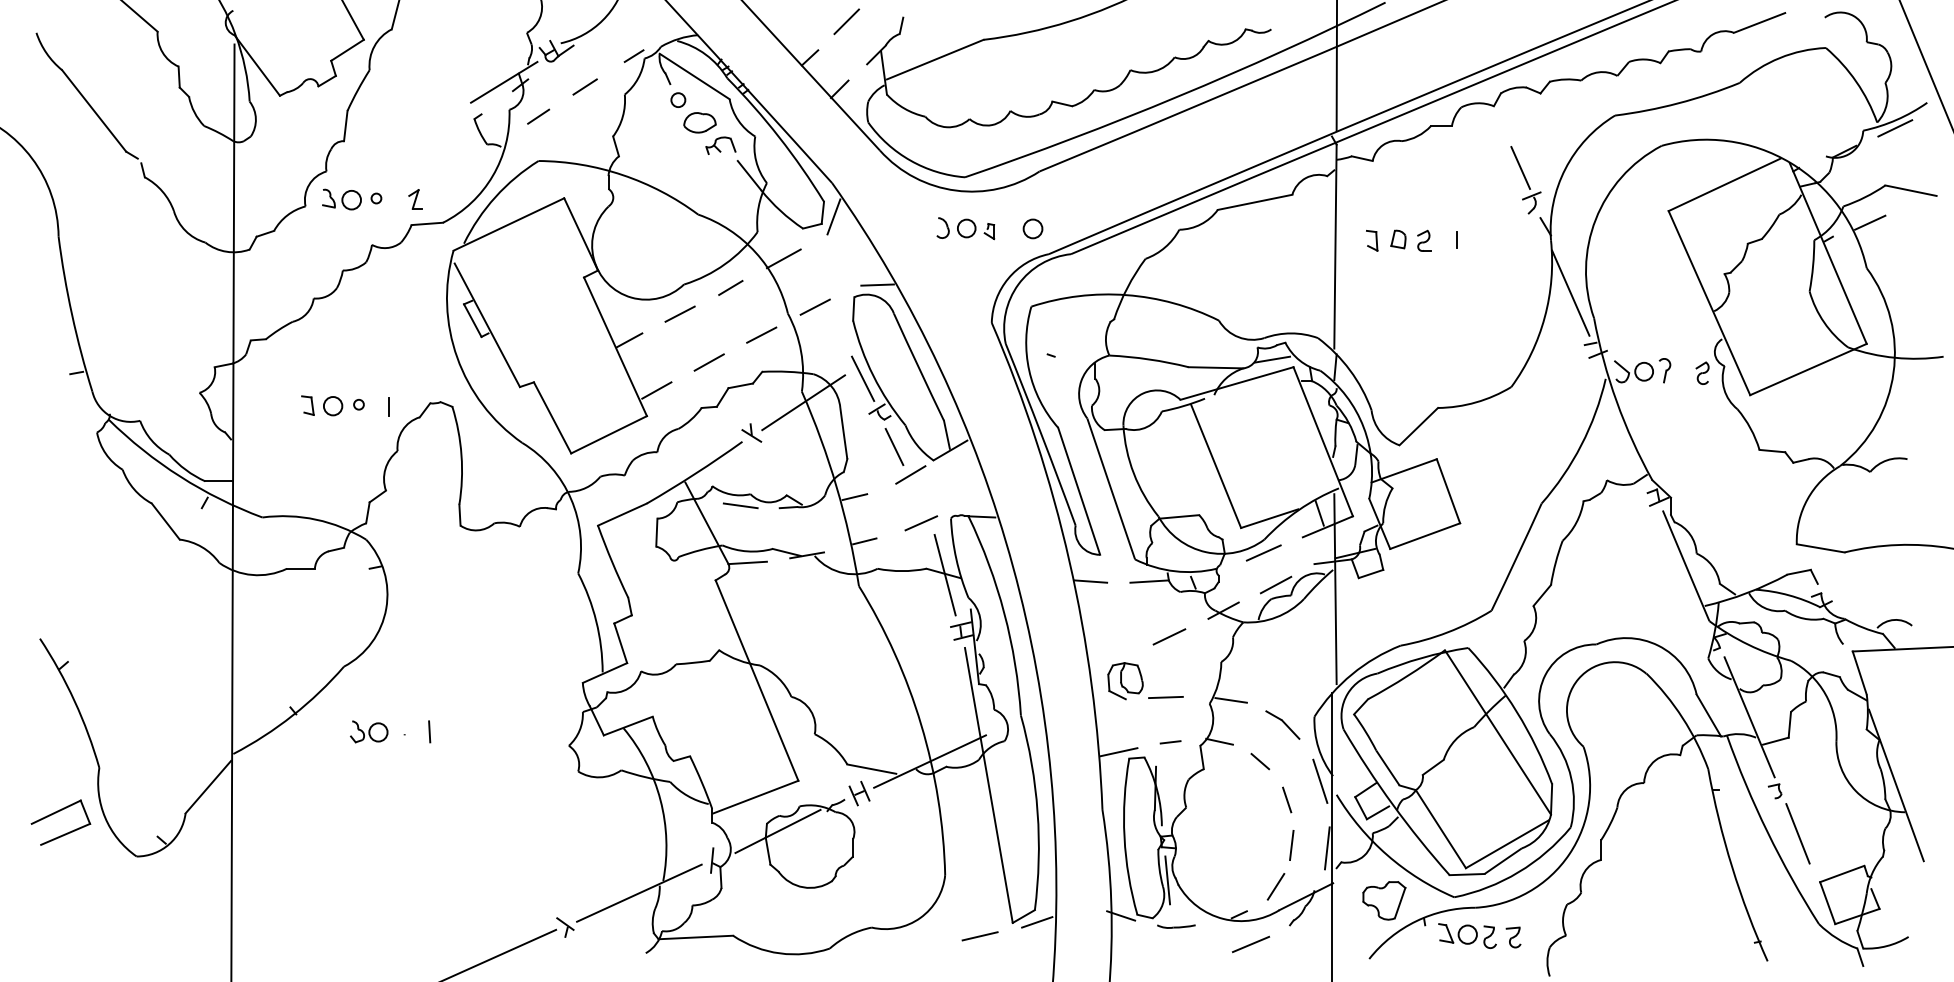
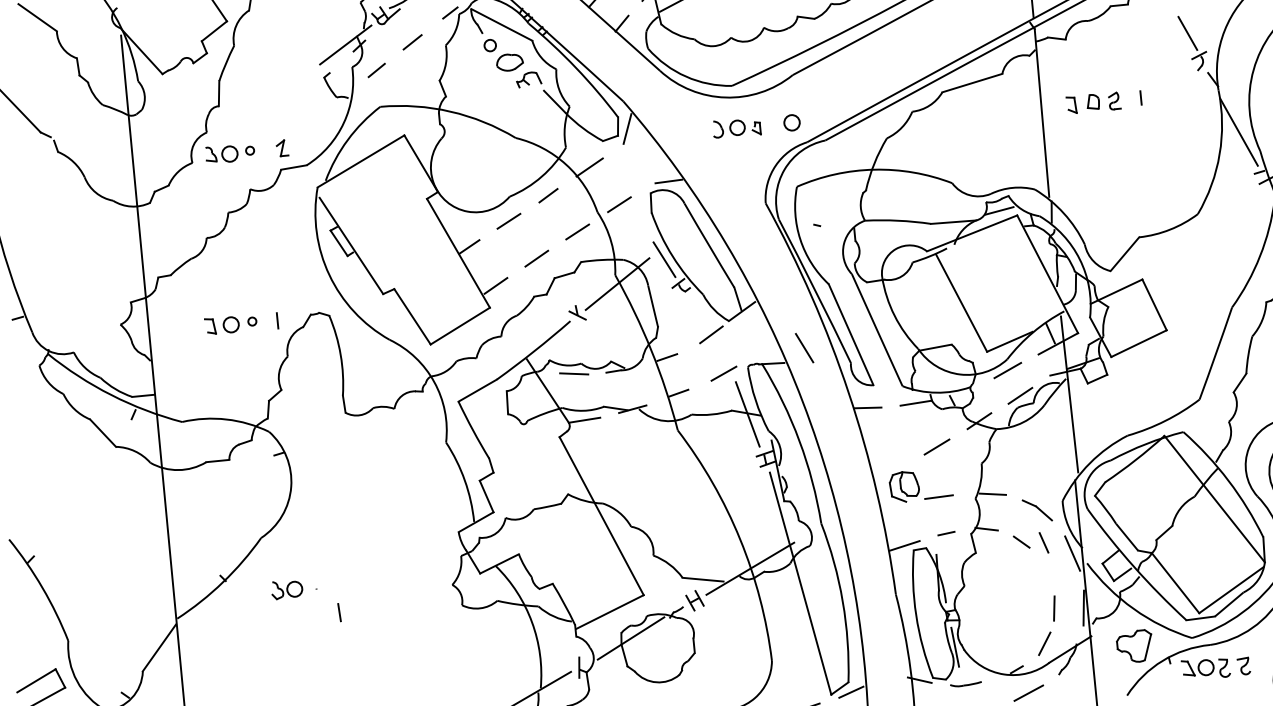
line: (894, 446) -> (804, 347), moved
line: (429, 731) -> (339, 612), moved
line: (1287, 799) -> (1044, 542), moved

